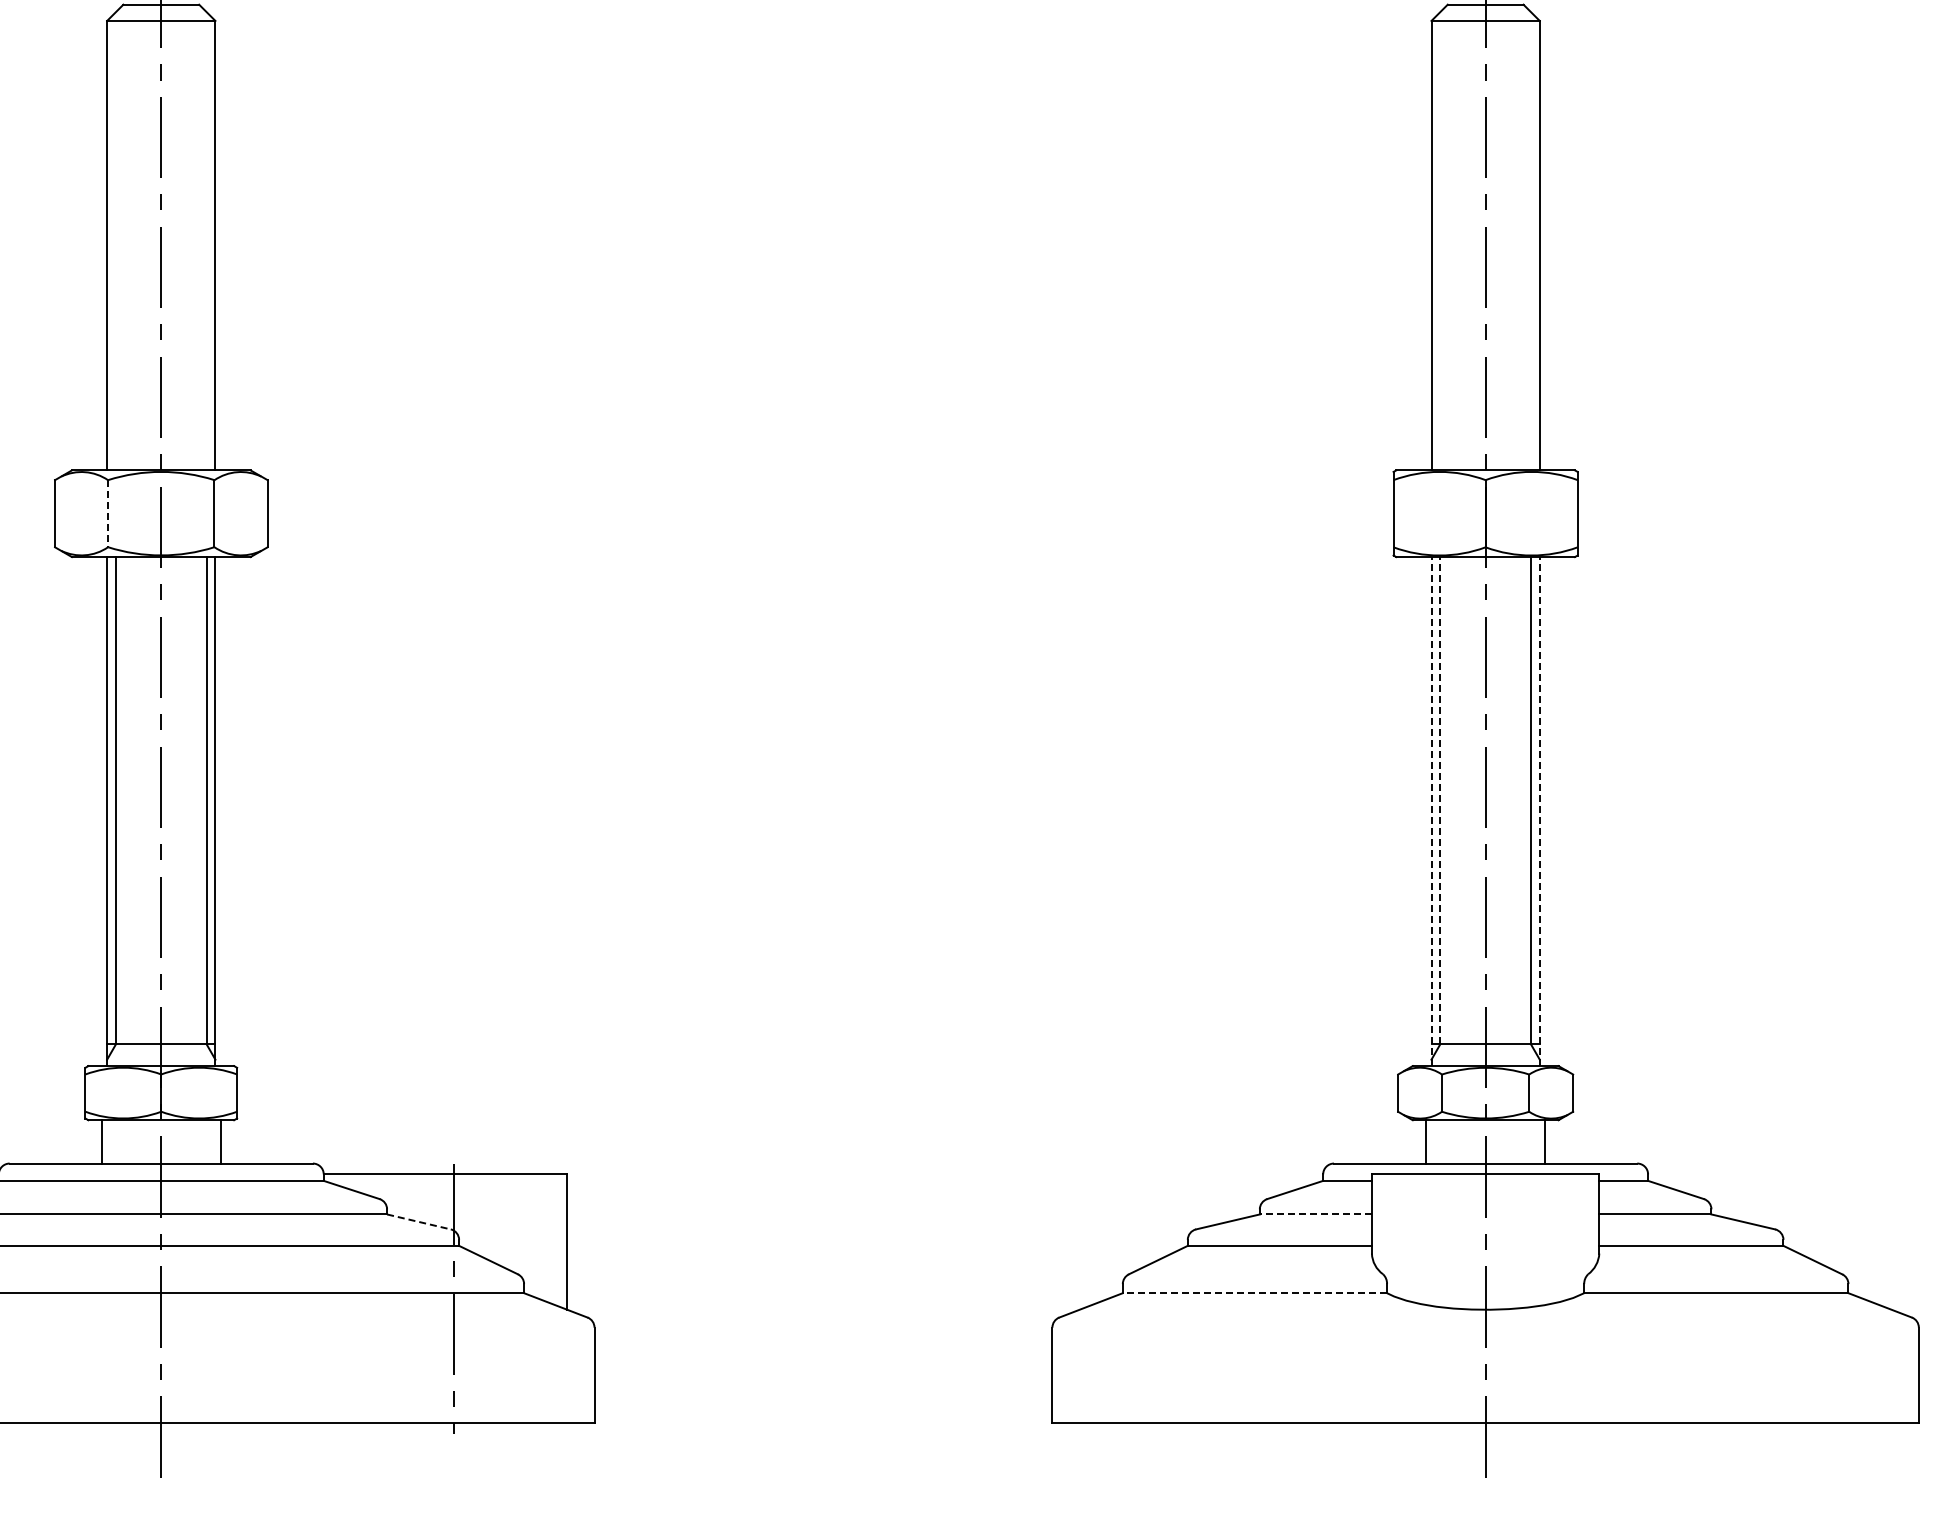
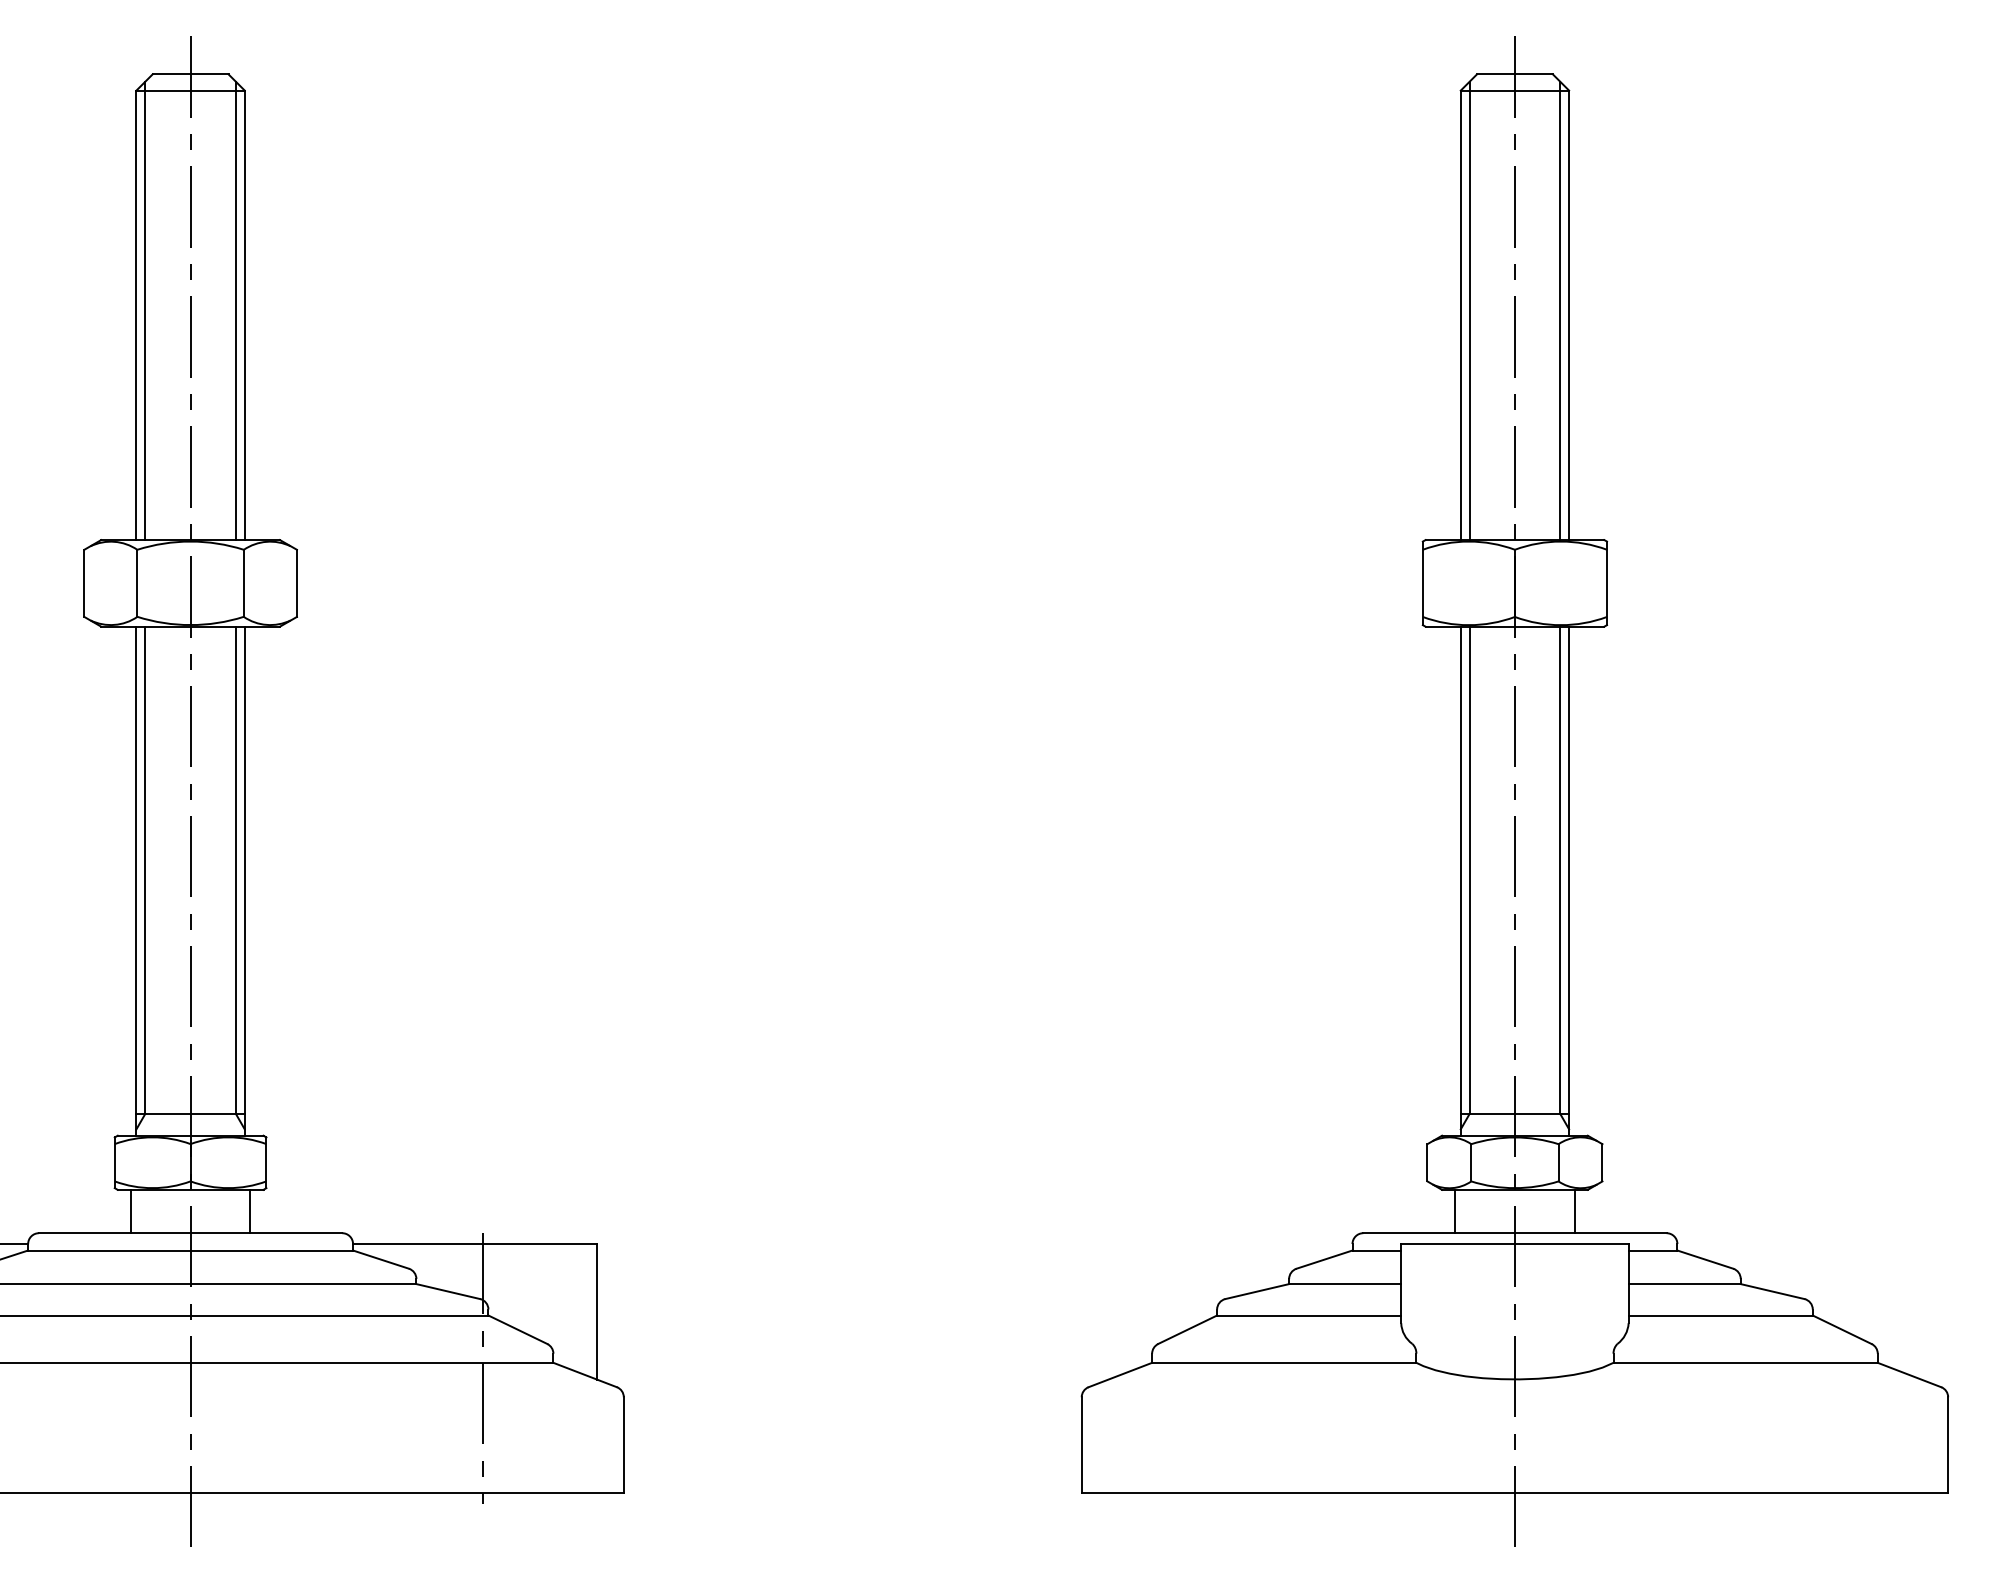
line: (116, 240) -> (145, 310), added
line: (206, 240) -> (235, 310), added
line: (1440, 240) -> (1469, 310), added
line: (1531, 240) -> (1560, 310), added
line: (108, 513) -> (137, 583), dashed -> solid
line: (1440, 800) -> (1469, 870), dashed -> solid
line: (1431, 811) -> (1460, 881), dashed -> solid
line: (1540, 811) -> (1569, 881), dashed -> solid
line: (1315, 1214) -> (1344, 1284), dashed -> solid
line: (419, 1221) -> (448, 1291), dashed -> solid
line: (1254, 1292) -> (1283, 1362), dashed -> solid

